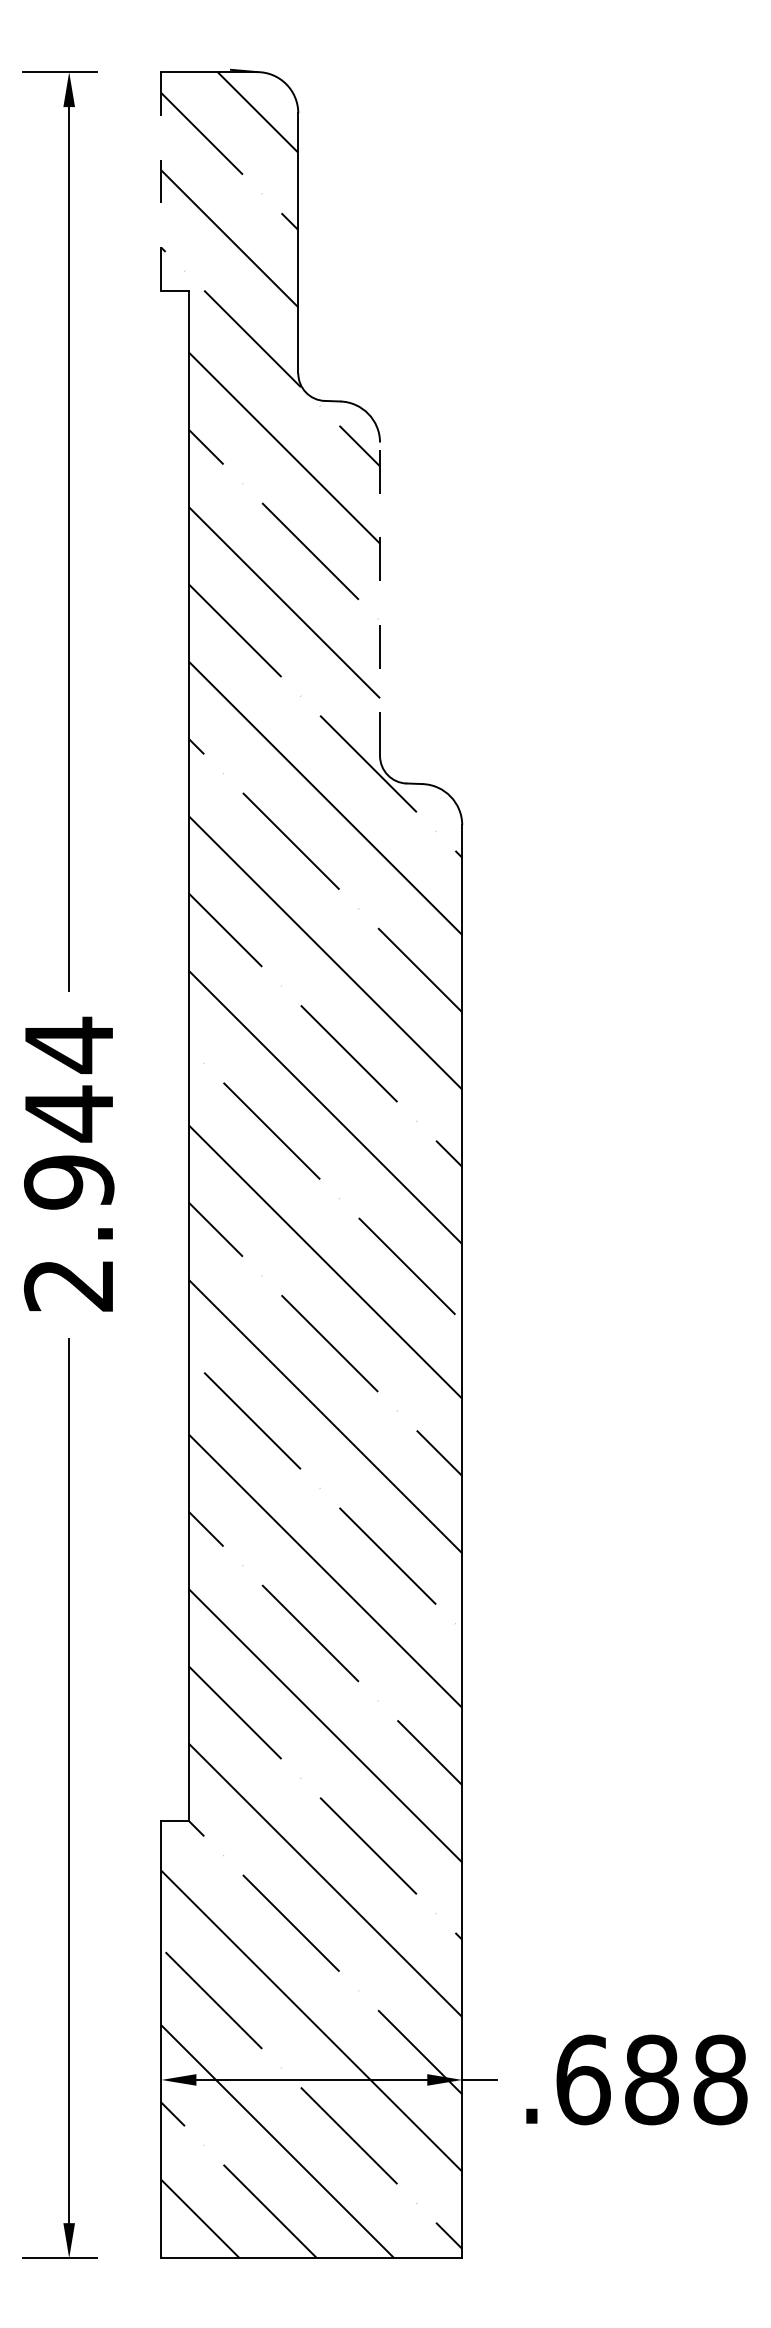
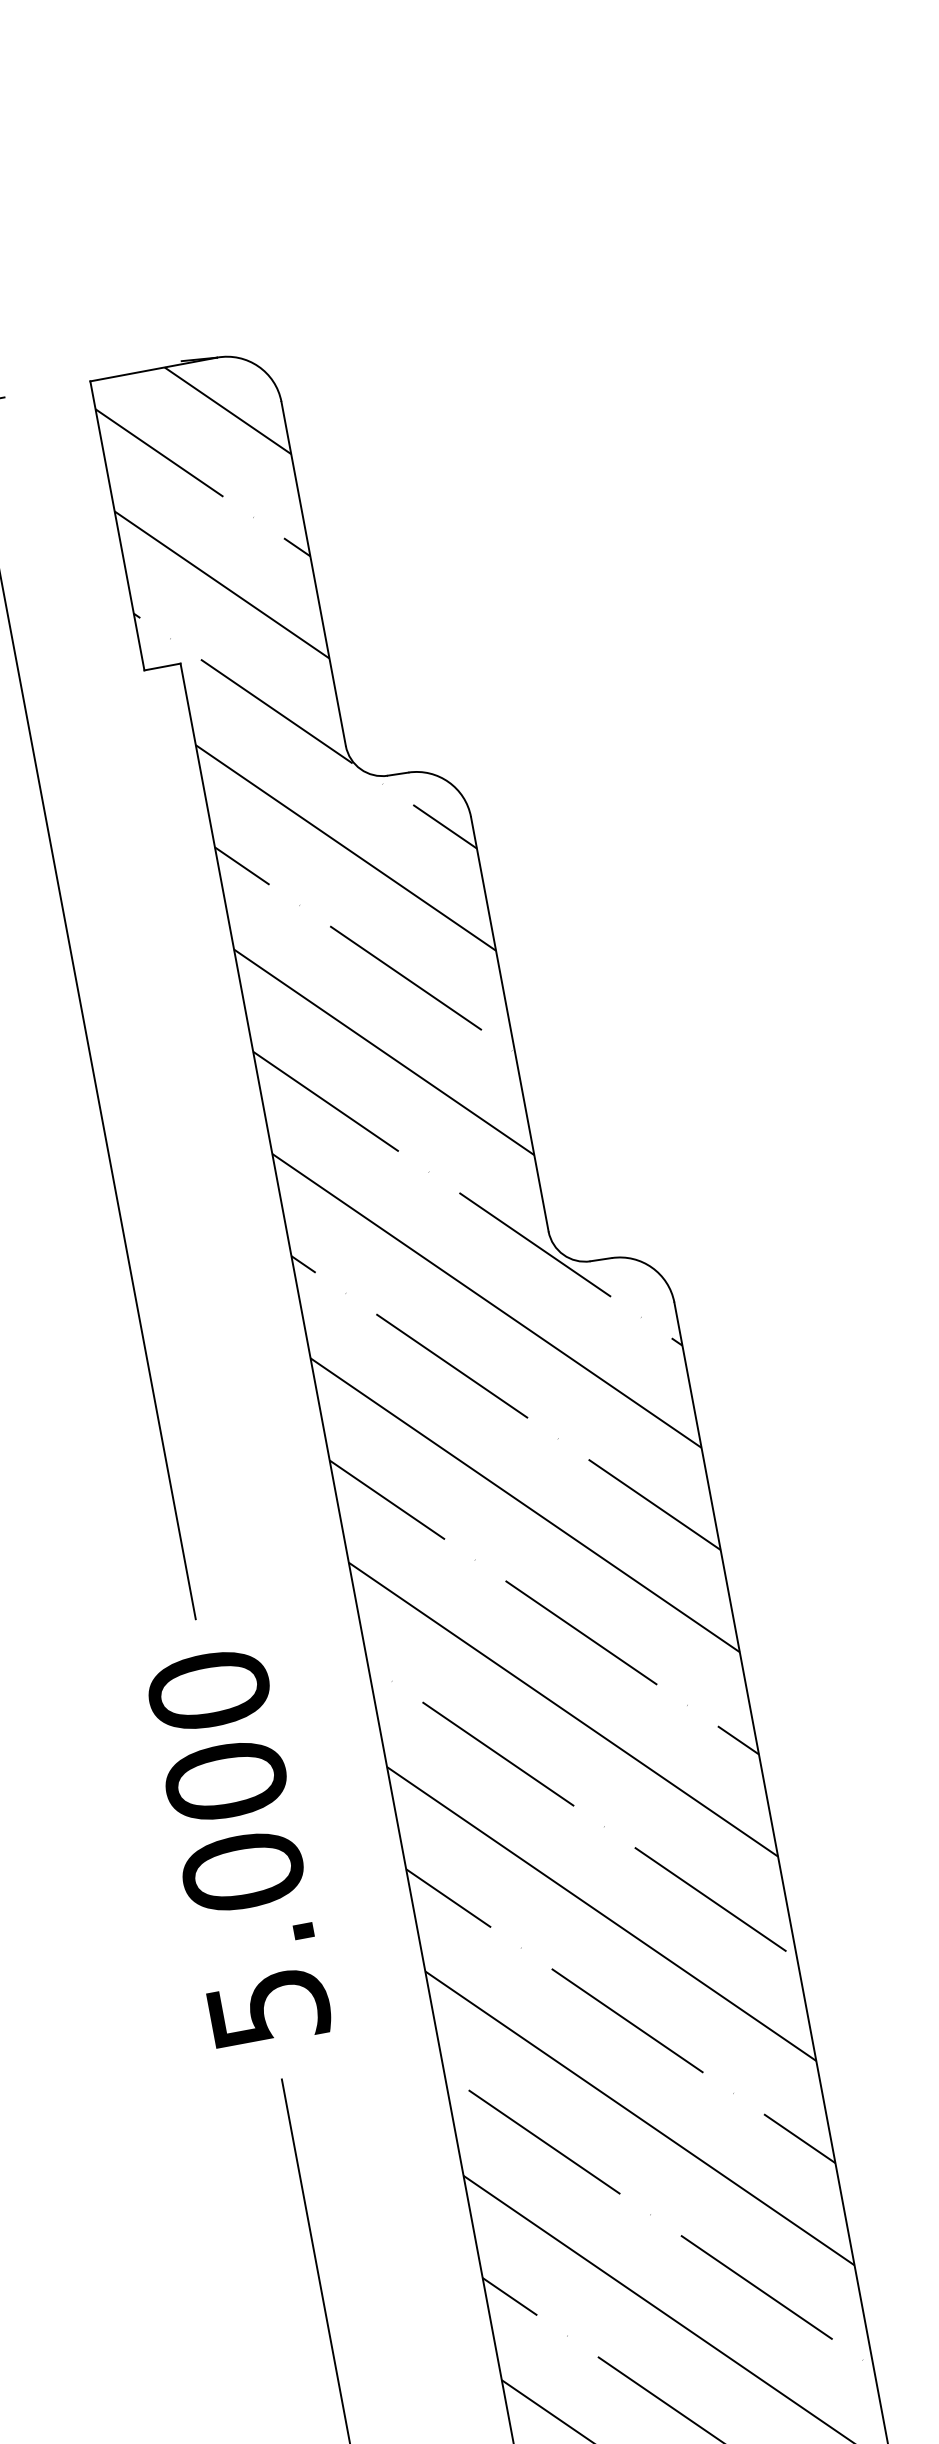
line: (161, 180) -> (117, 524), dashed -> solid
line: (380, 599) -> (510, 1024), dashed -> solid
text: (69, 1163) -> (238, 1847), 2.944 -> 5.000

